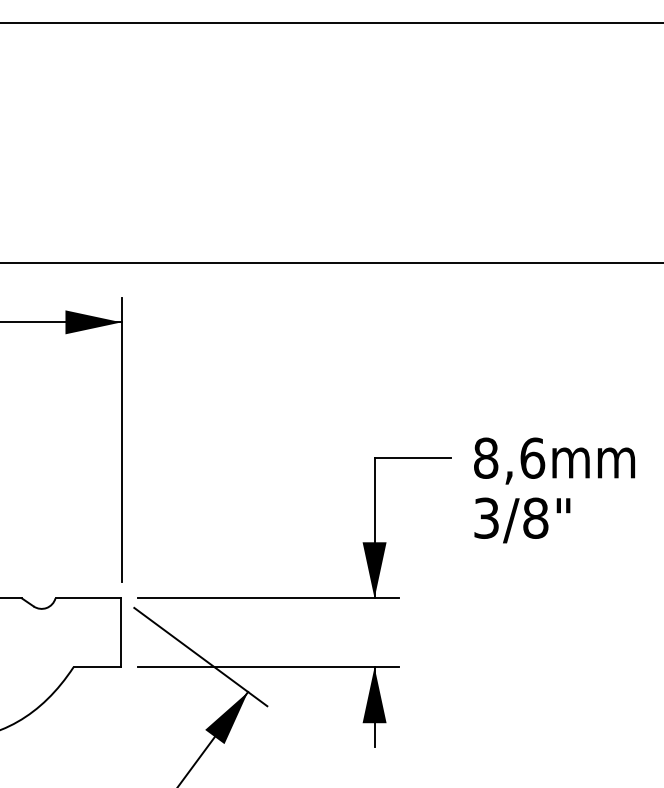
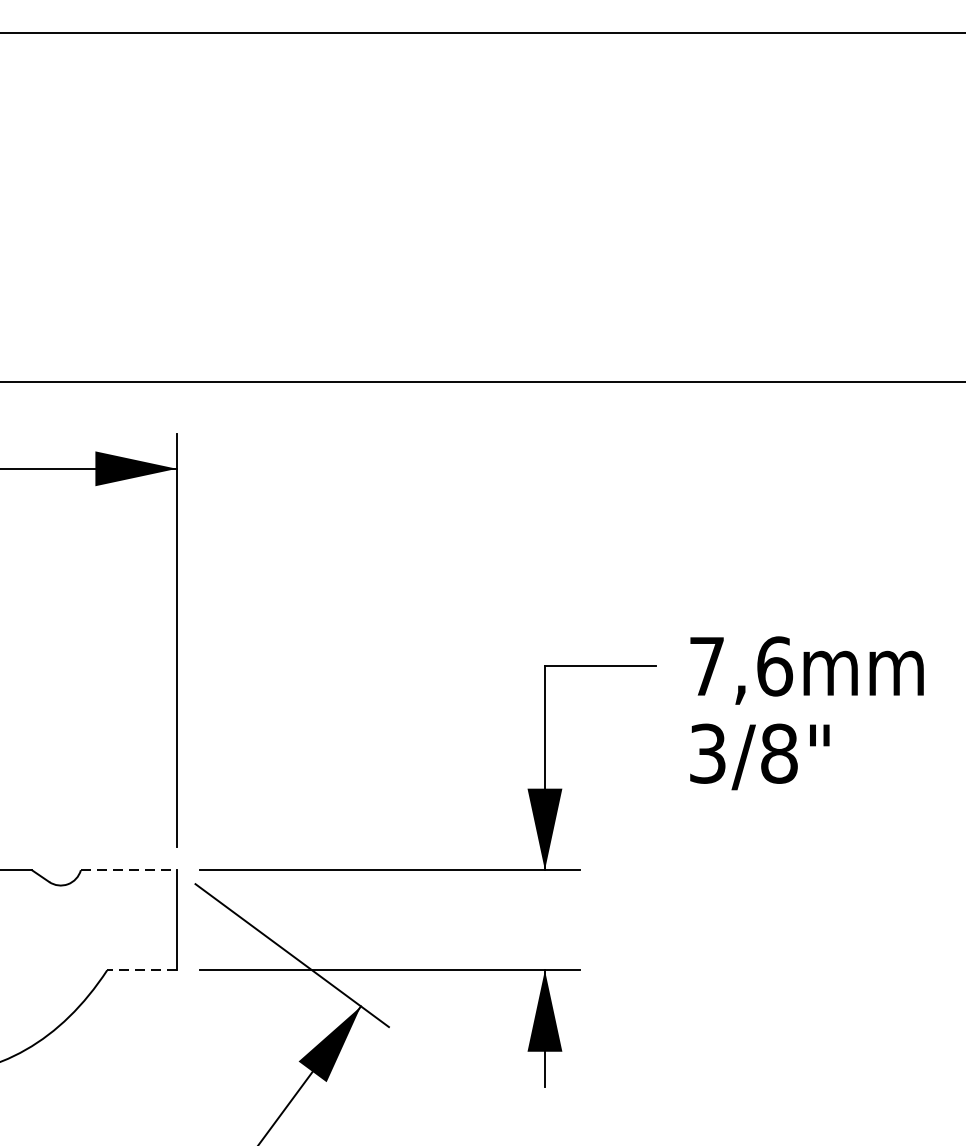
text: (486, 457) -> (707, 665), 8,6 -> 7,6
line: (88, 598) -> (128, 870), solid -> dashed
line: (97, 667) -> (141, 970), solid -> dashed

